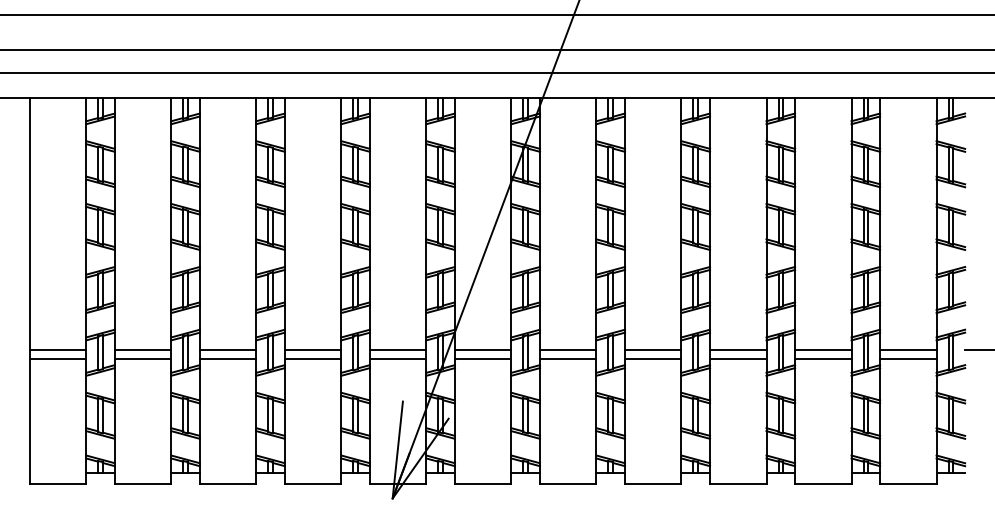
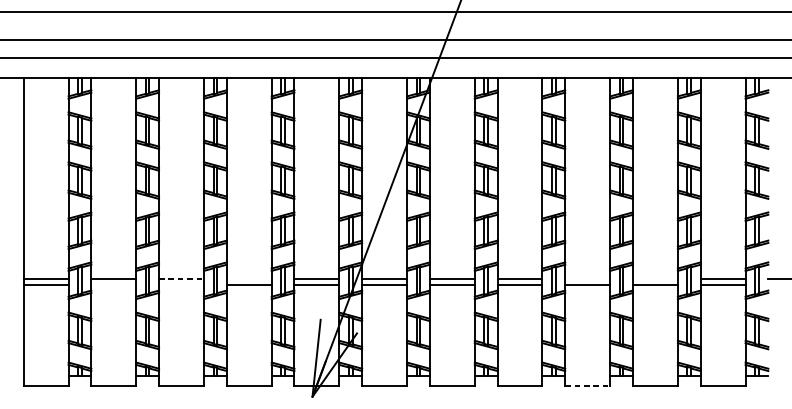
line: (228, 349) -> (181, 278), solid -> dashed
line: (312, 349) -> (248, 278), removed
line: (738, 349) -> (587, 278), removed
line: (823, 349) -> (655, 278), removed
line: (142, 358) -> (113, 285), removed
line: (227, 358) -> (181, 285), removed
line: (738, 484) -> (587, 385), solid -> dashed

